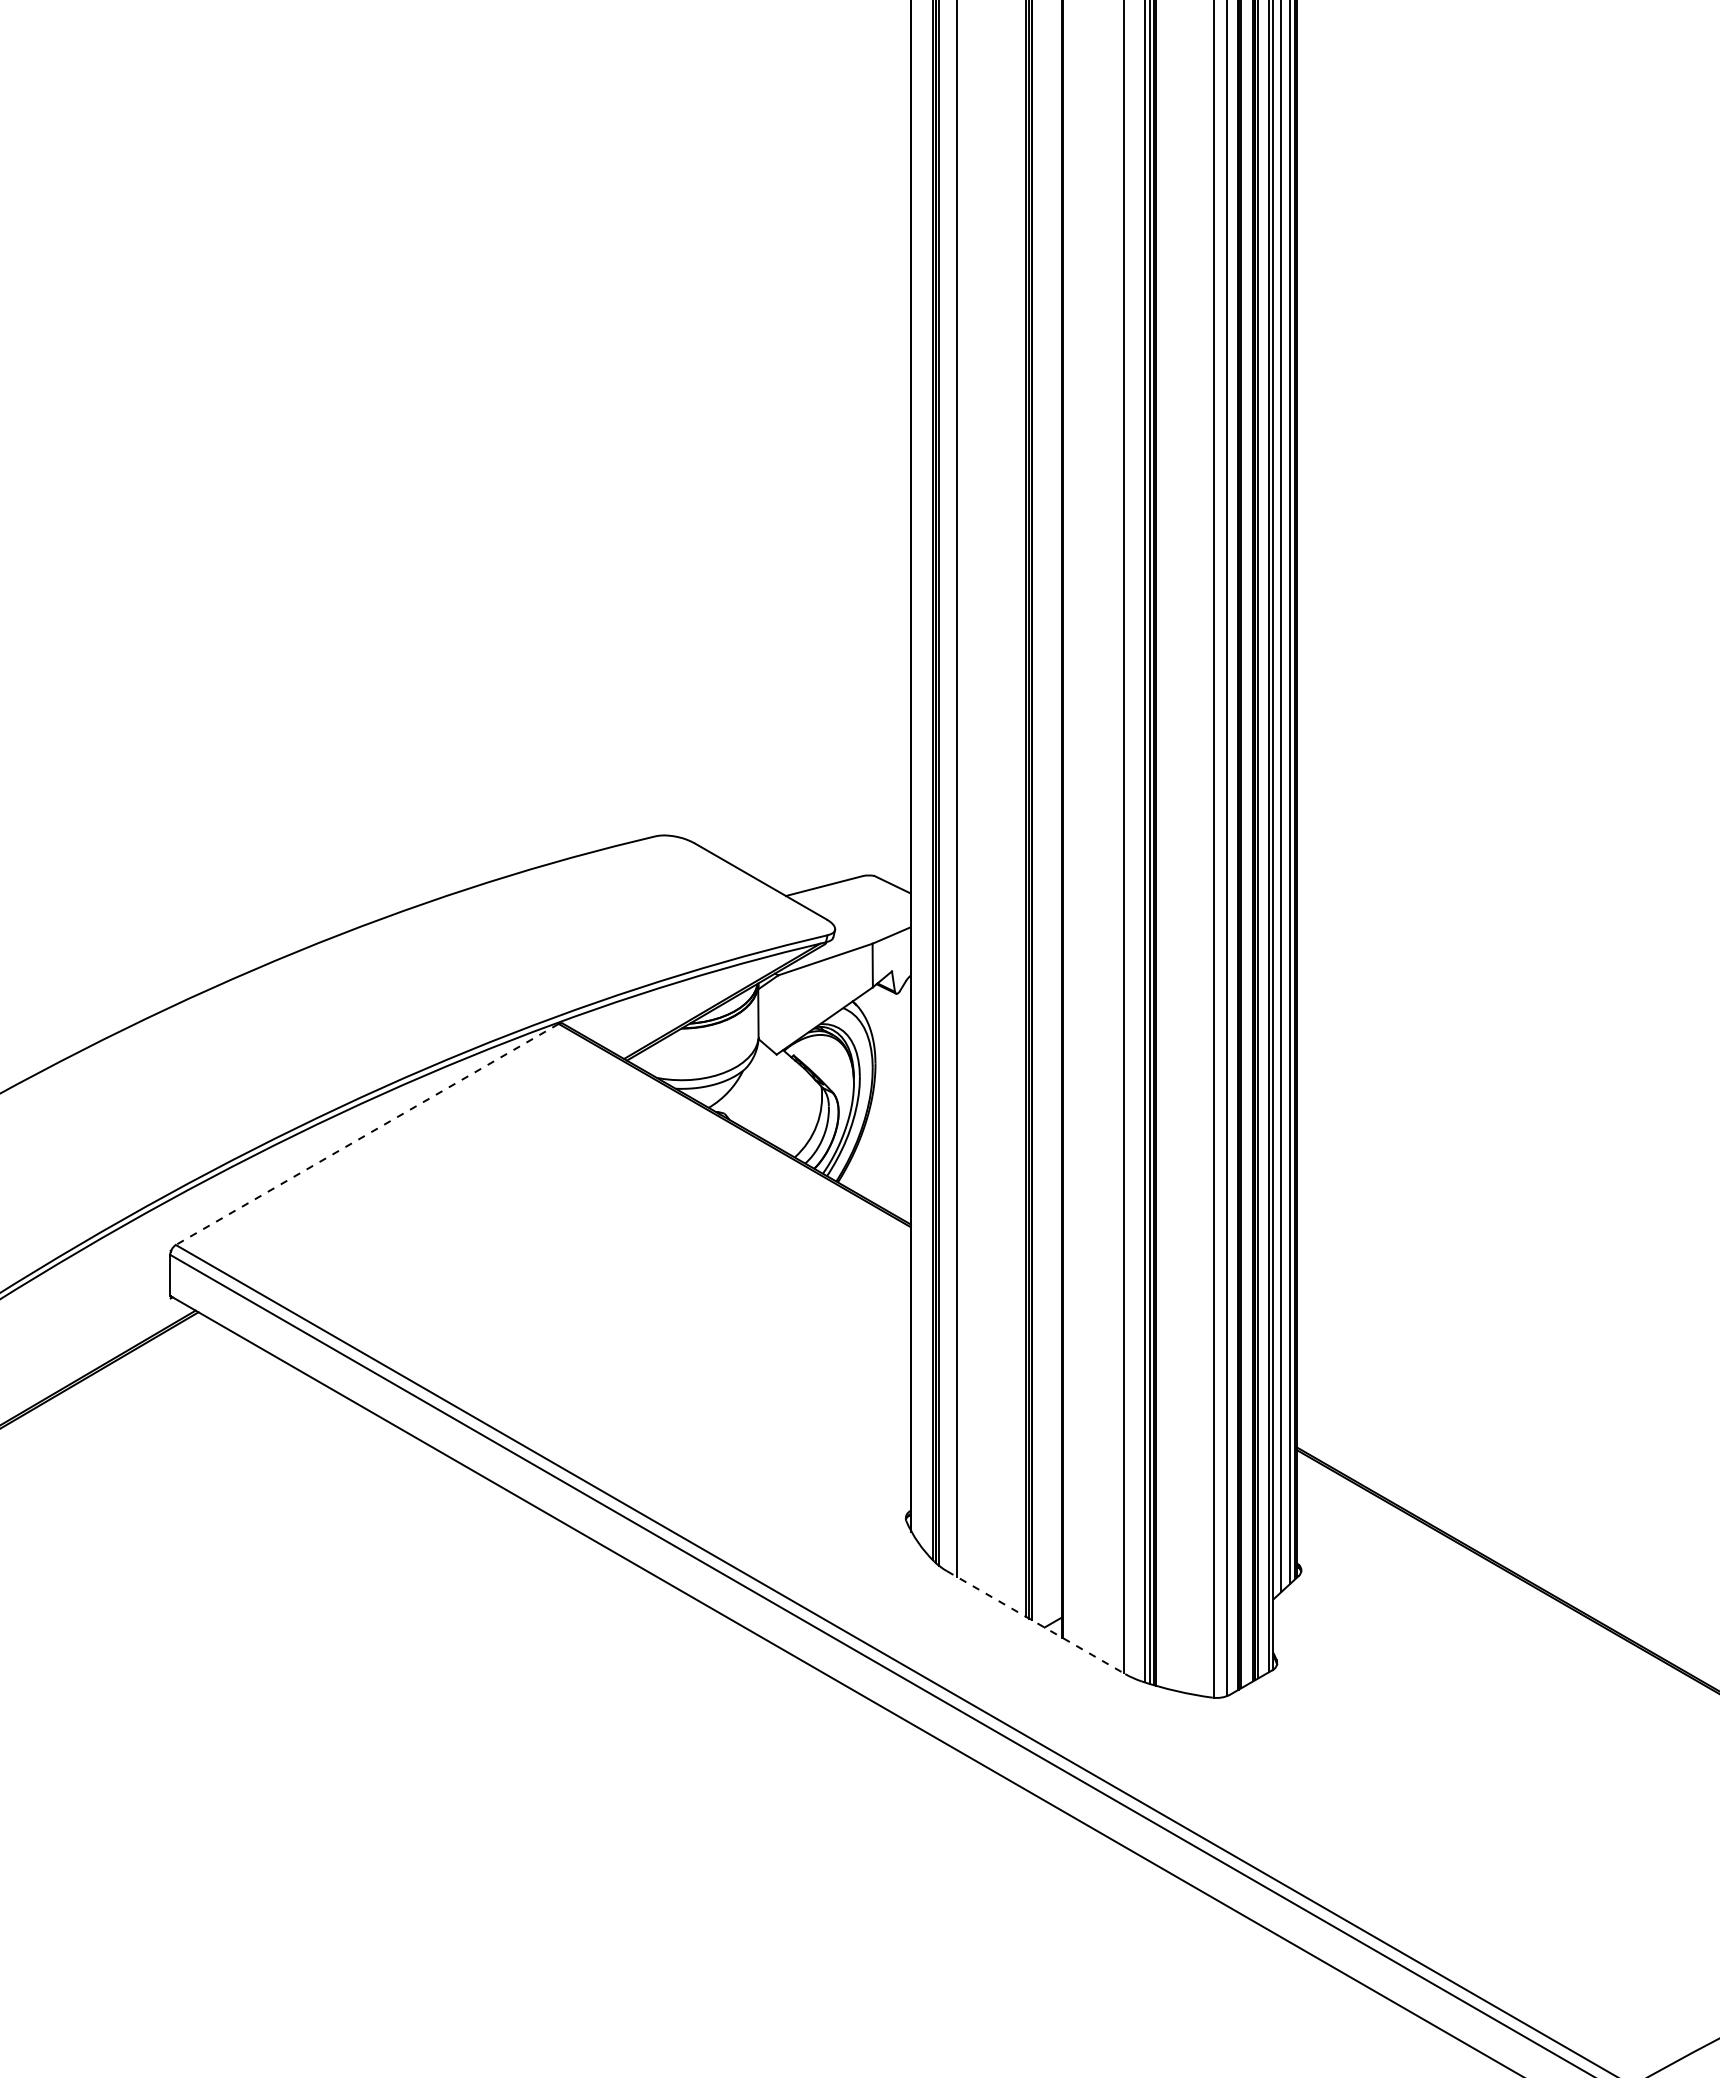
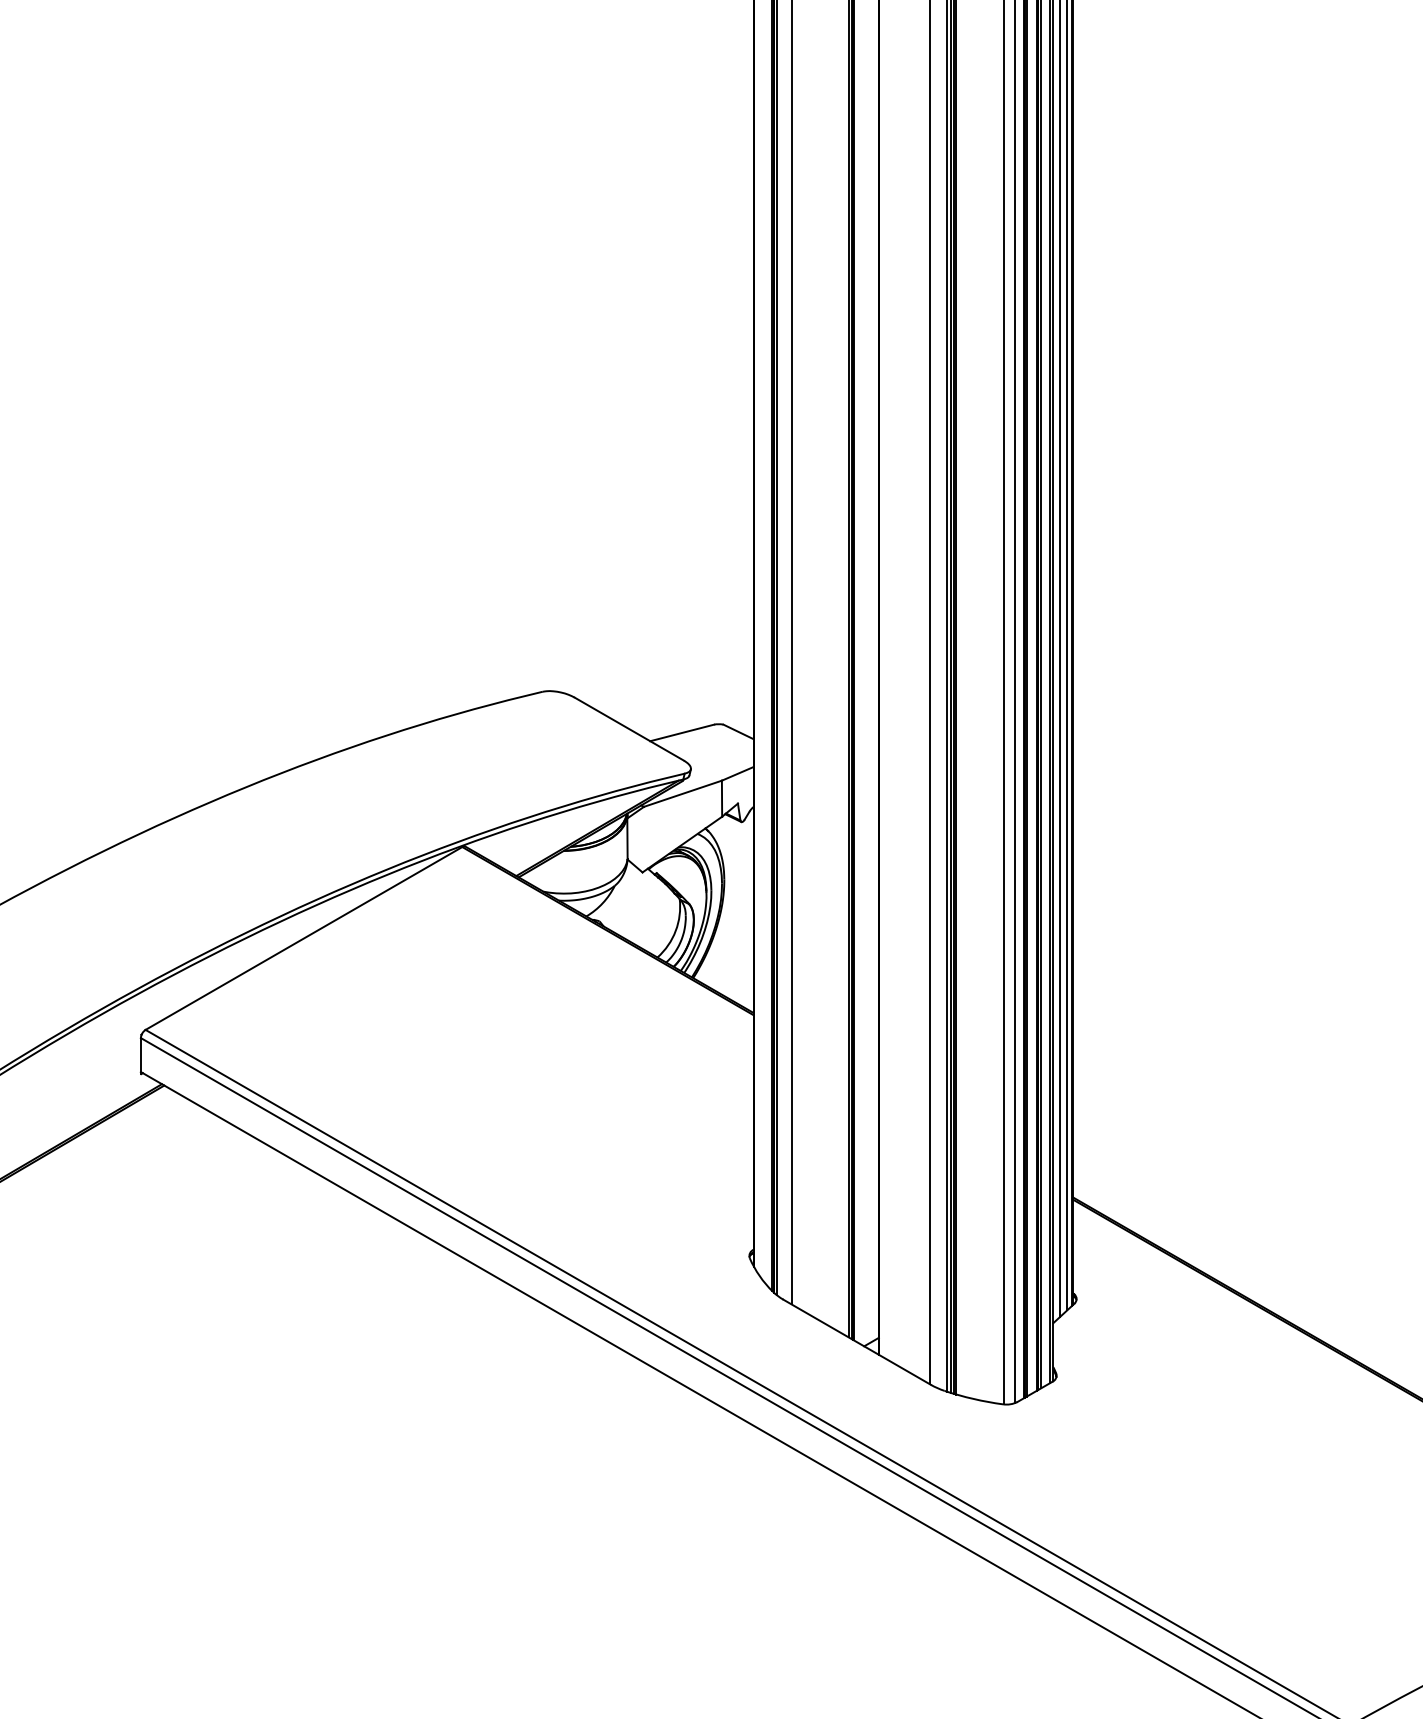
line: (366, 1134) -> (303, 938), dashed -> solid
line: (1036, 1622) -> (857, 1342), dashed -> solid

